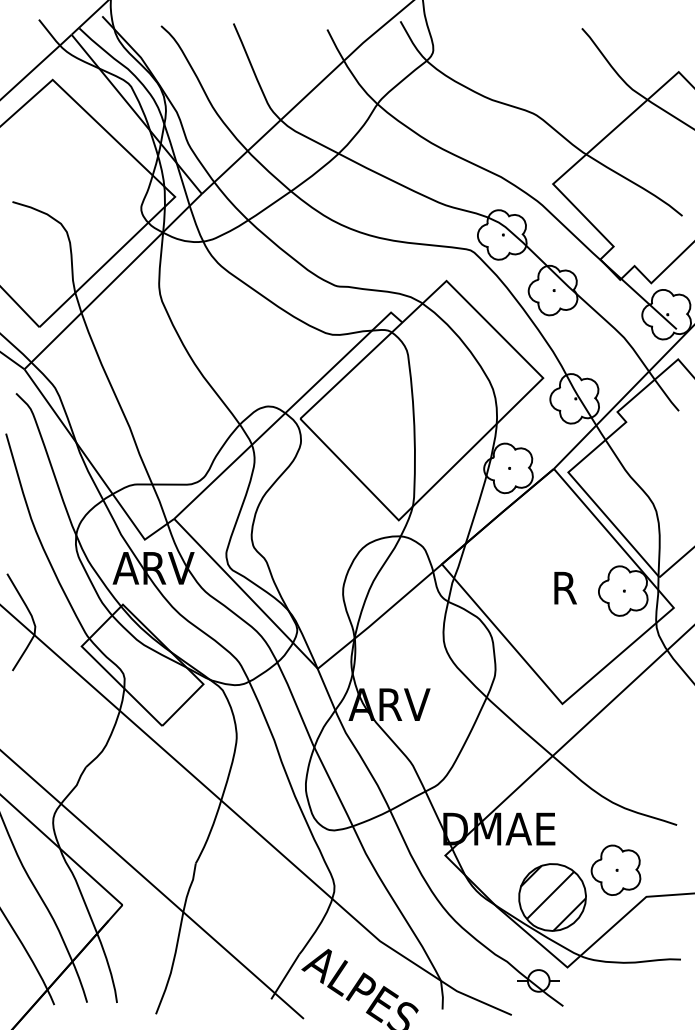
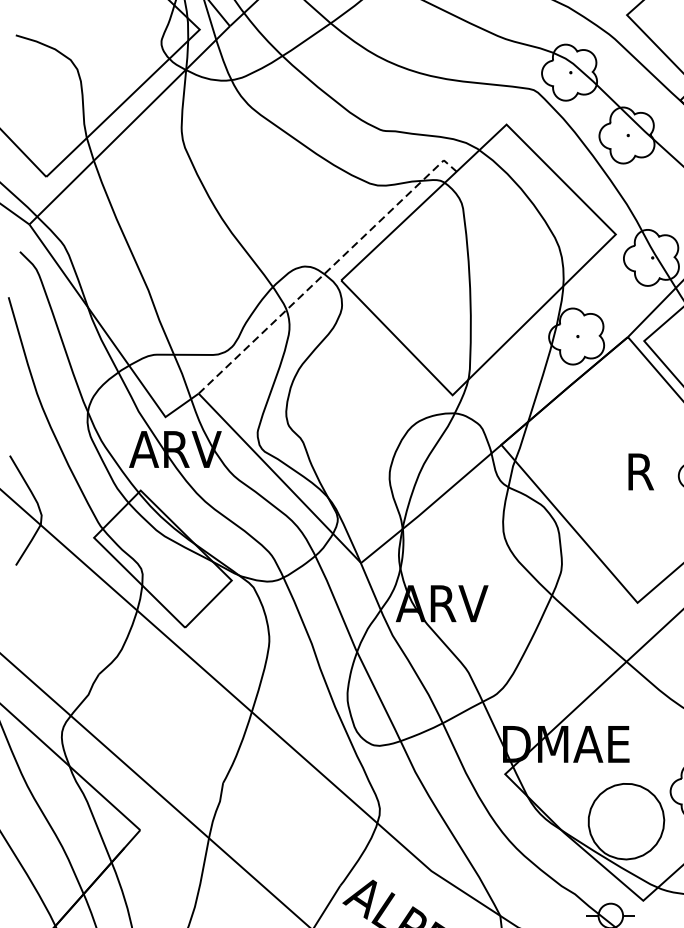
line: (289, 409) -> (329, 269), solid -> dashed
hatch: (553, 897) -> (627, 821), removed

